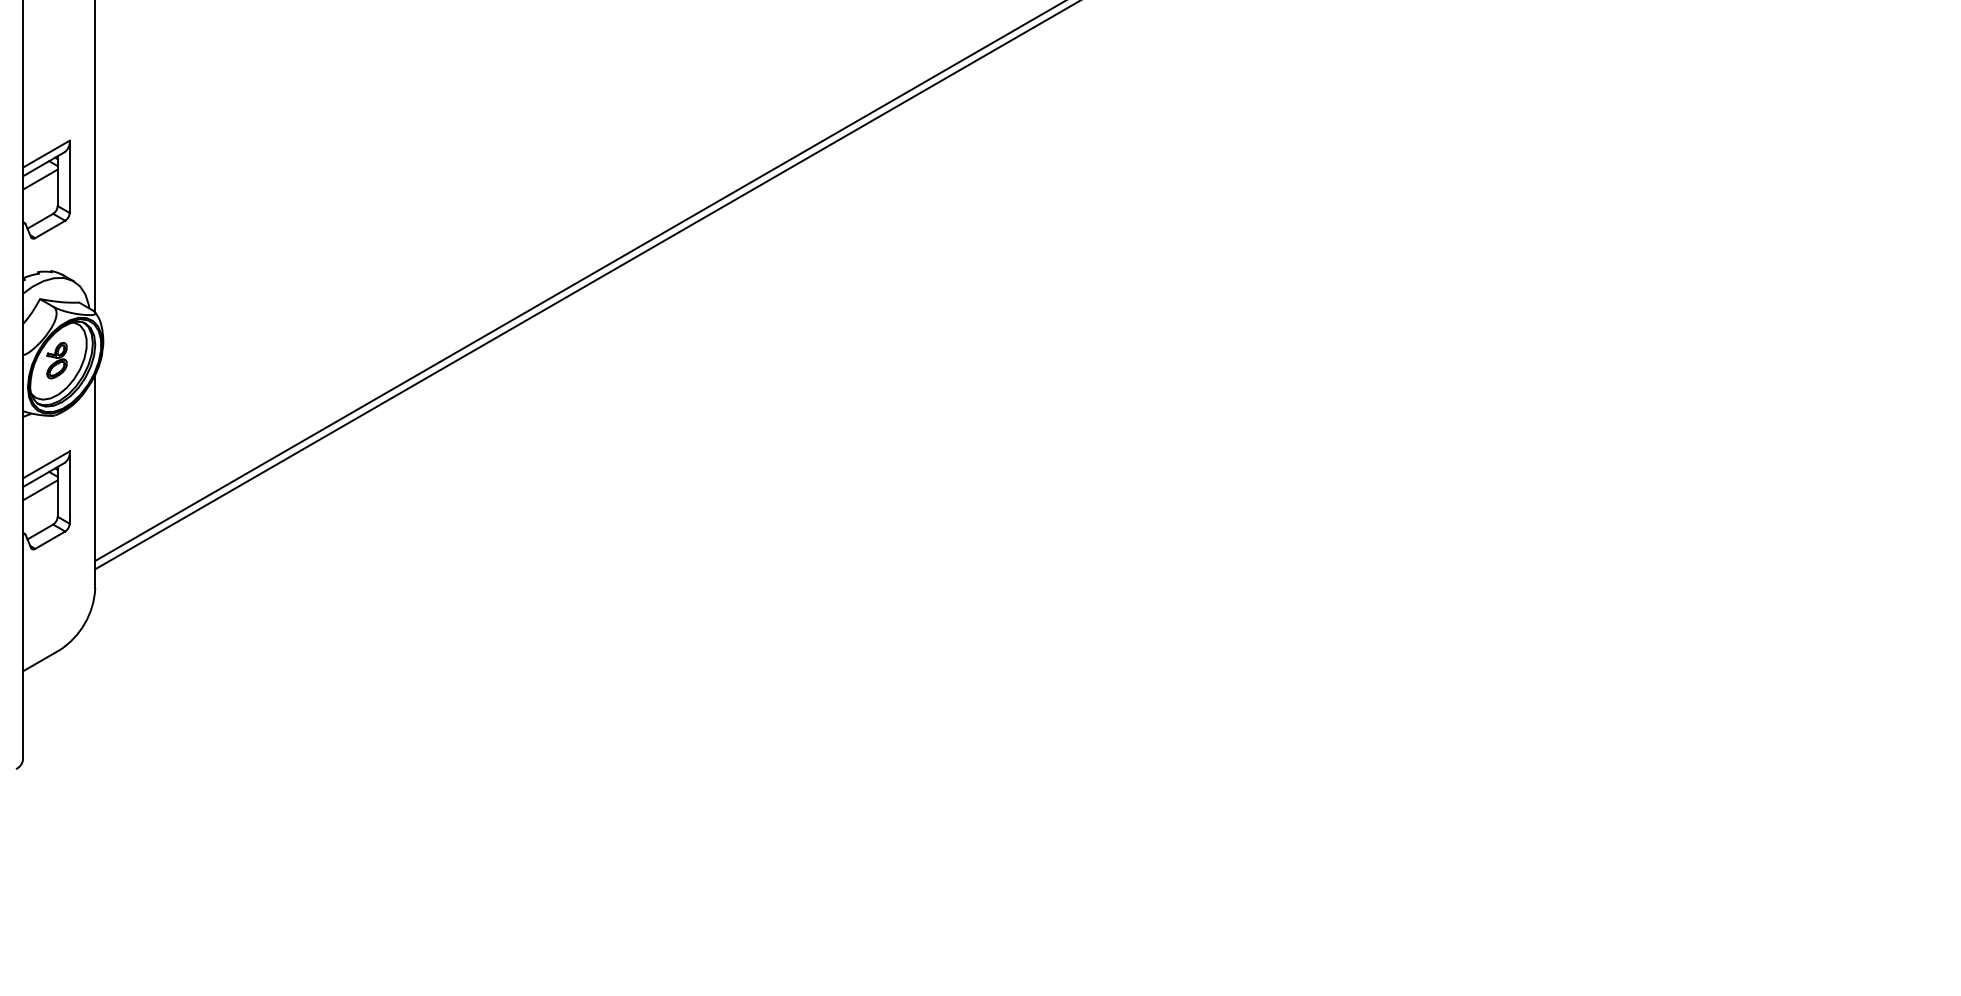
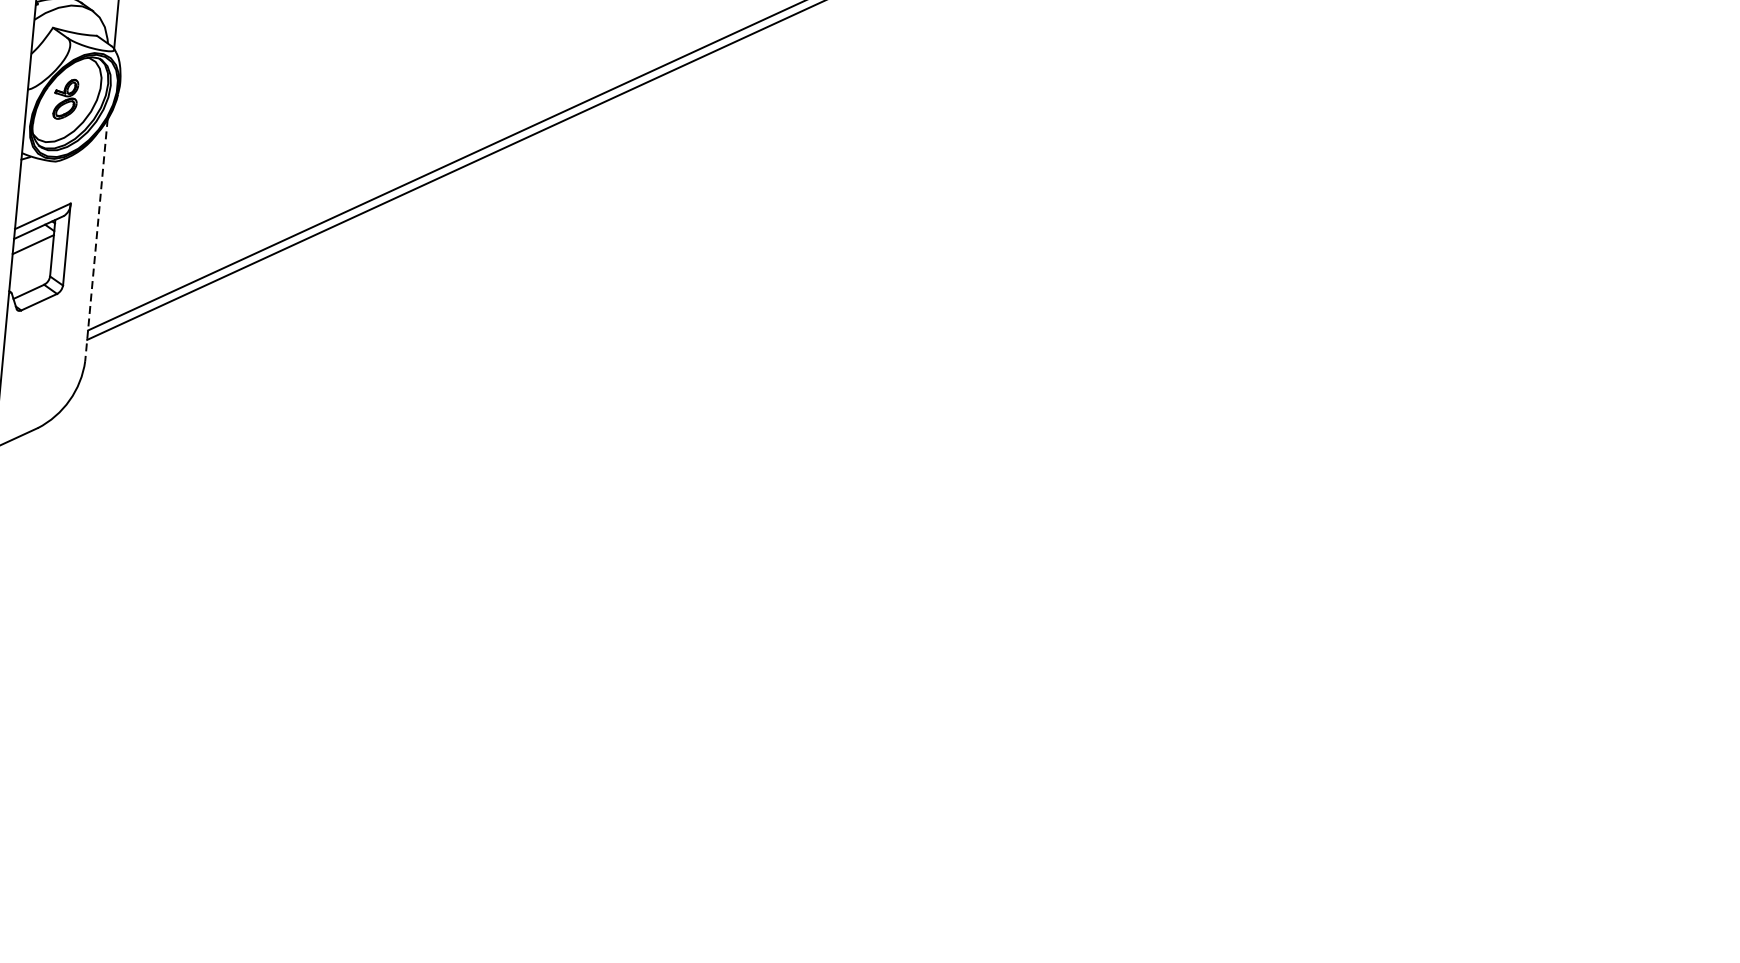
line: (95, 481) -> (96, 240), solid -> dashed

